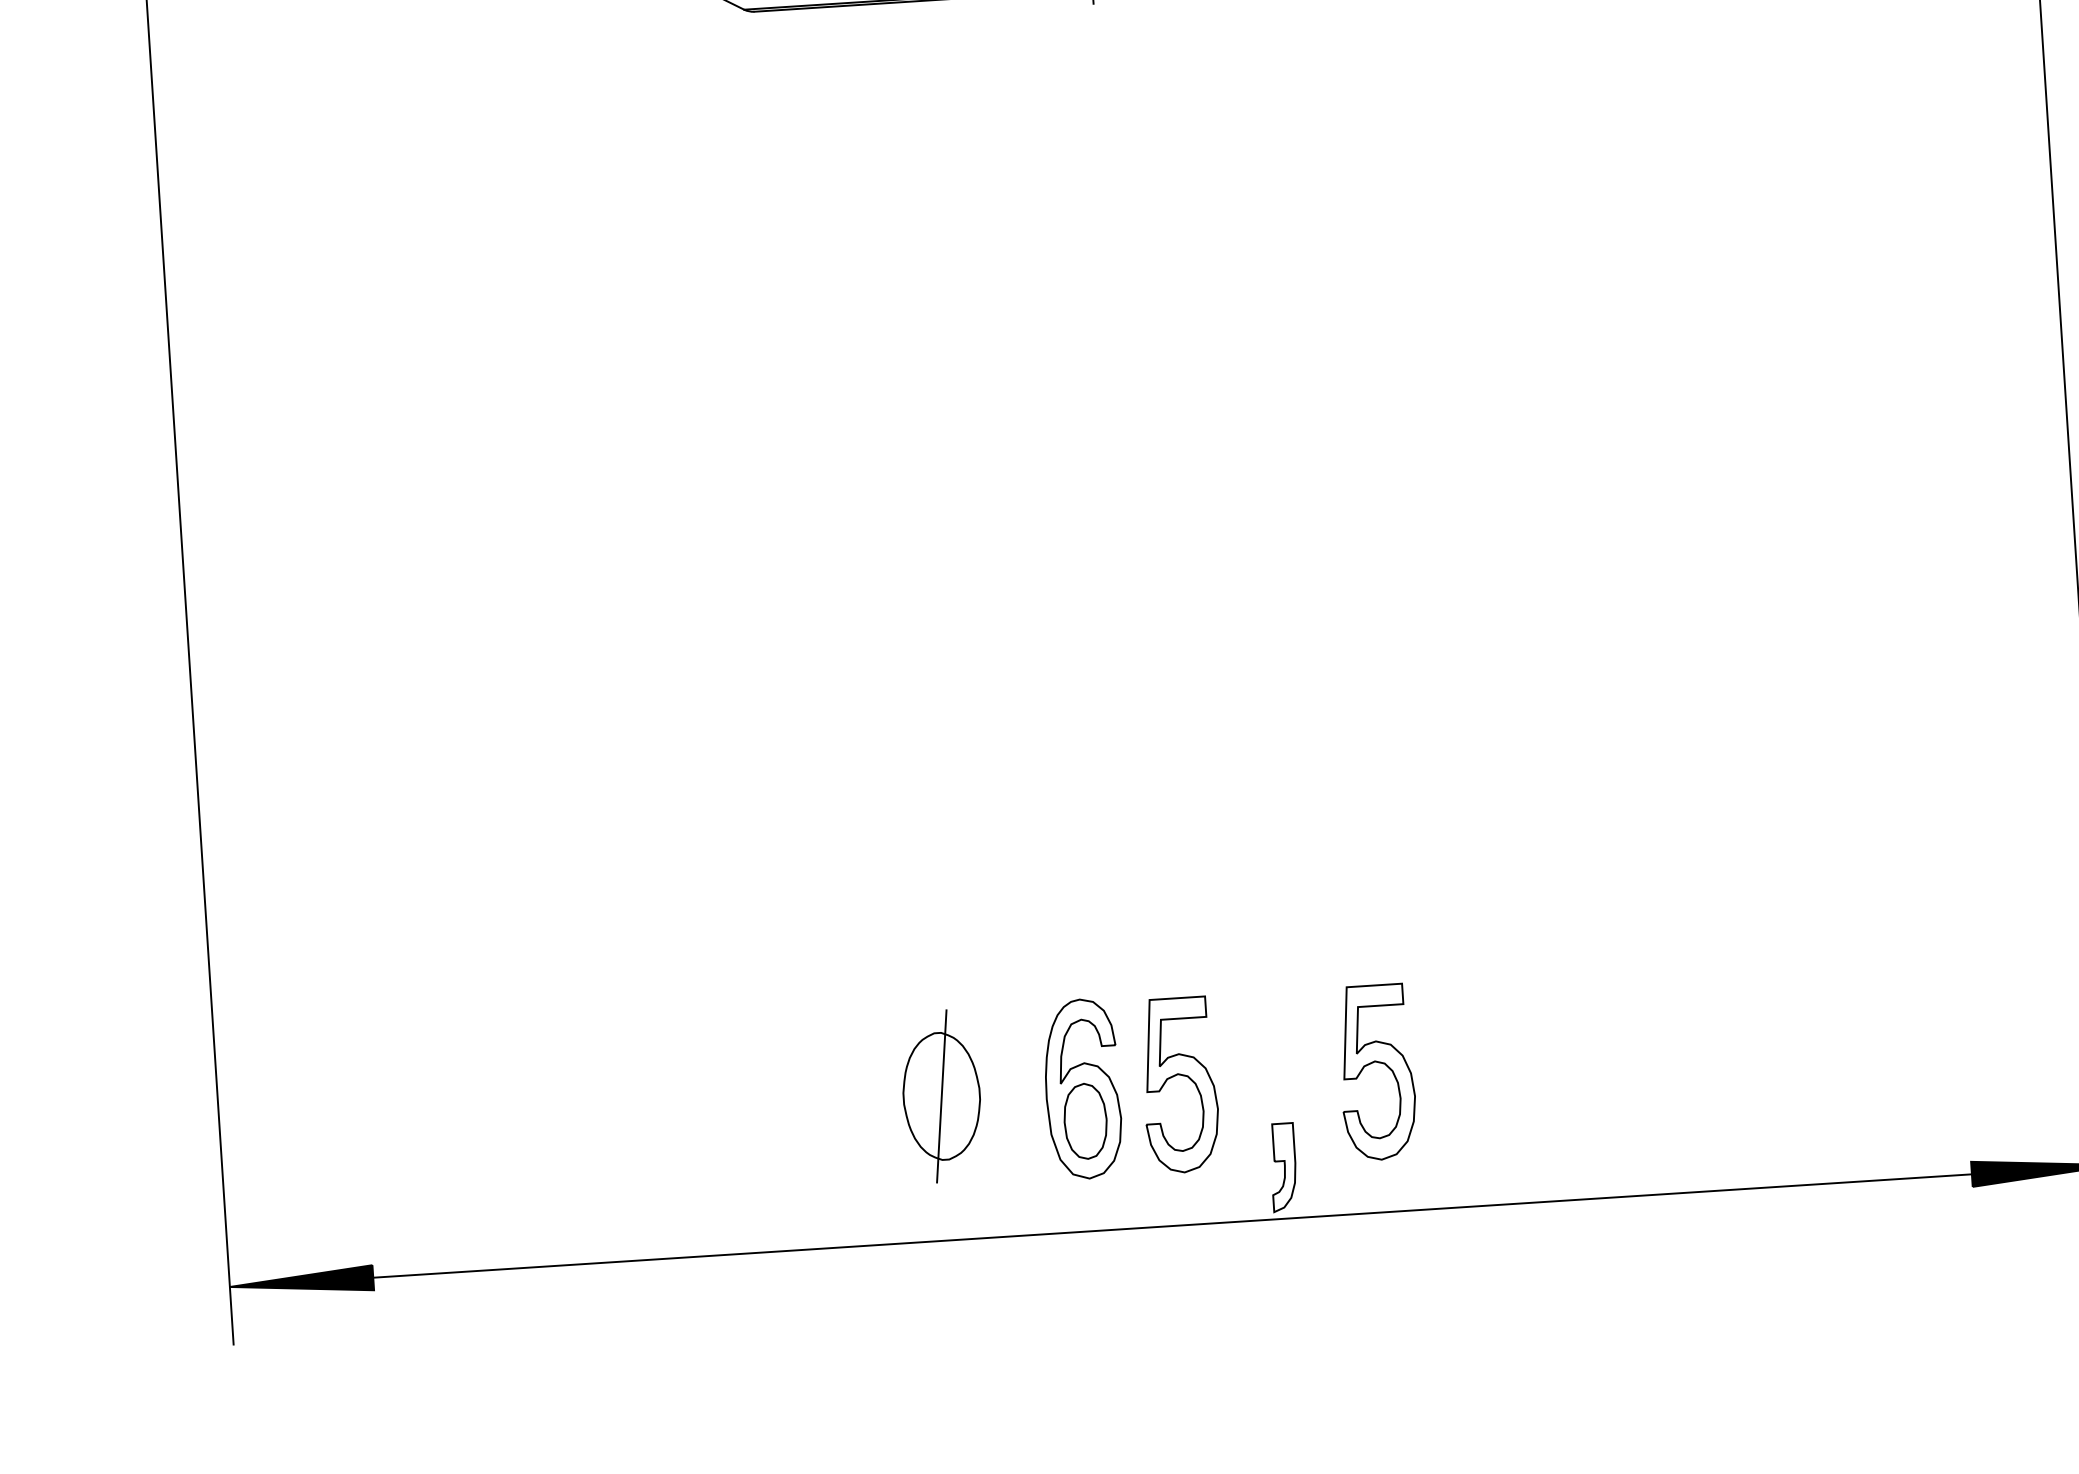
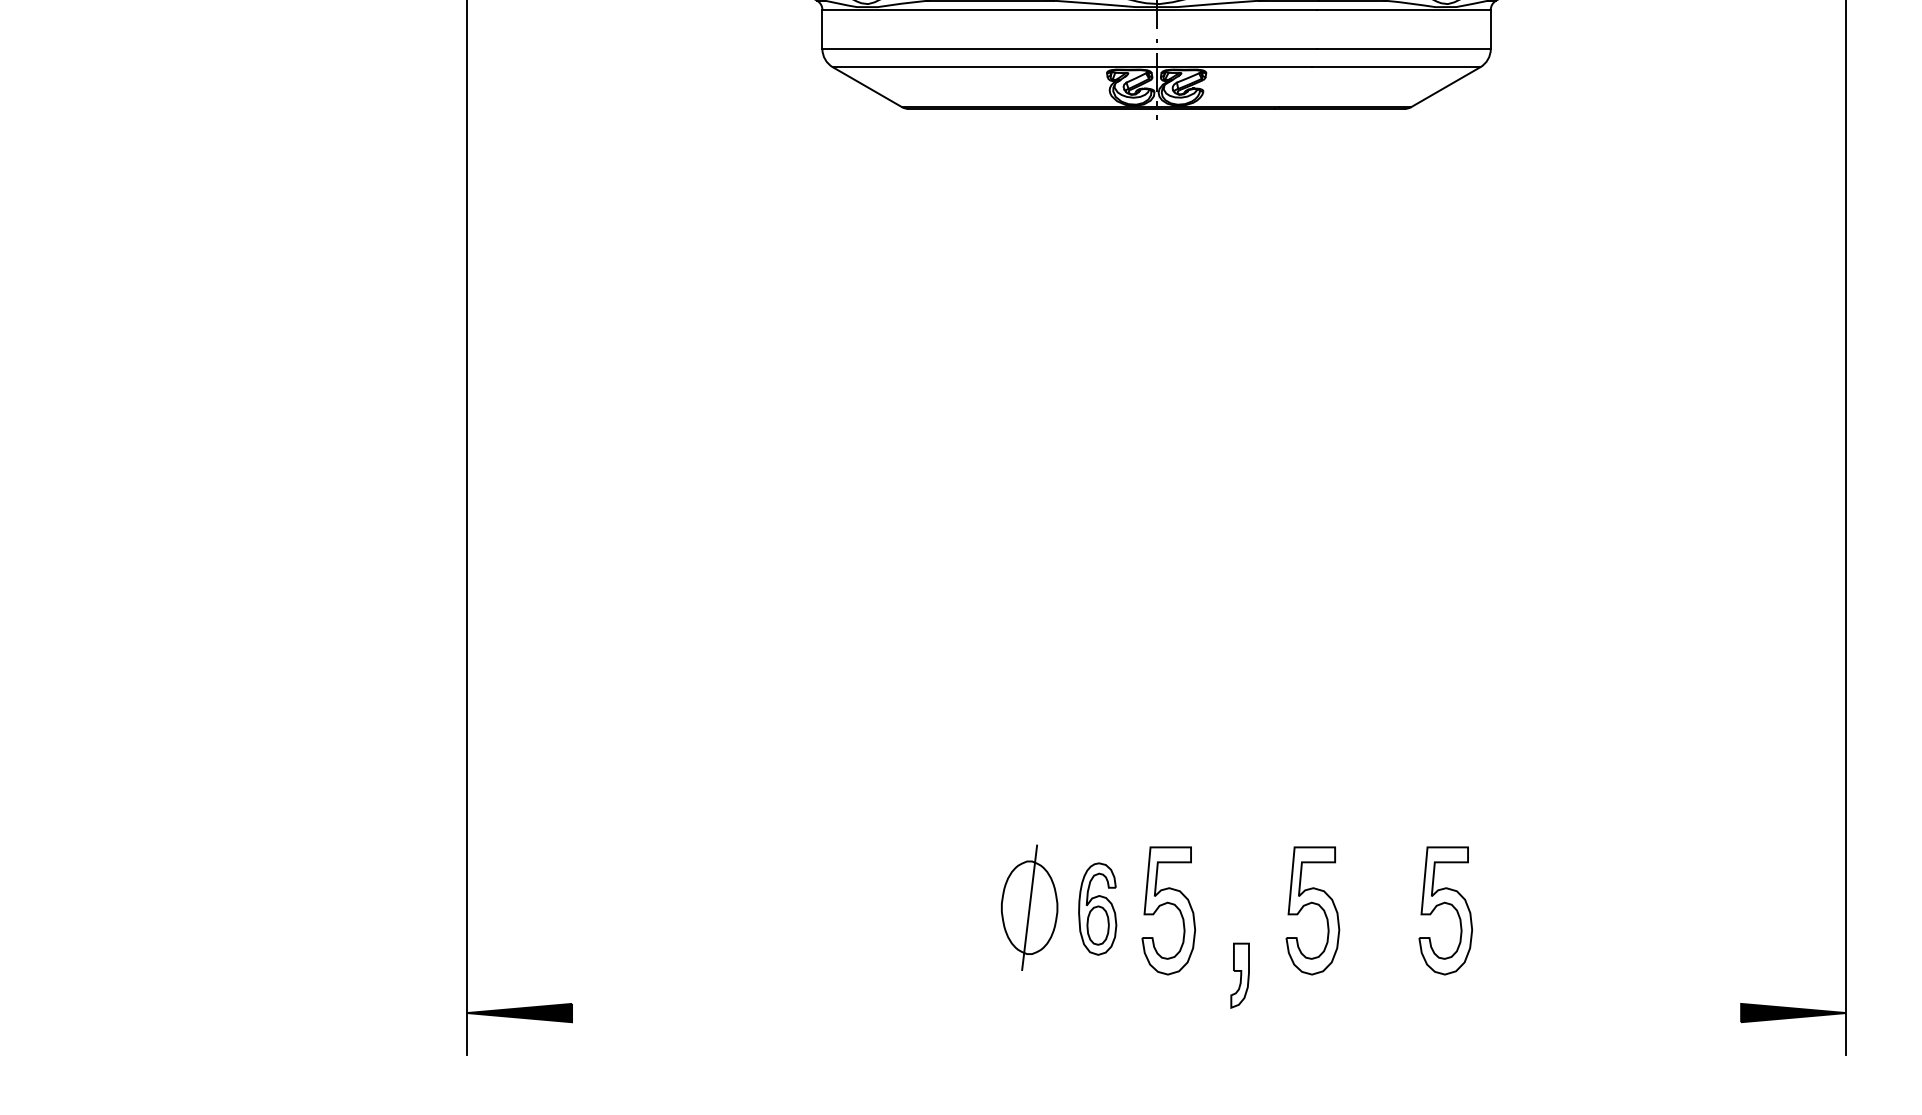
part: (1559, 1051) -> (1446, 904), added
part: (1082, 1088) -> (1097, 908), size x0.7
part: (941, 1096) -> (1029, 907), moved
line: (1172, 1226) -> (1156, 1013), removed

